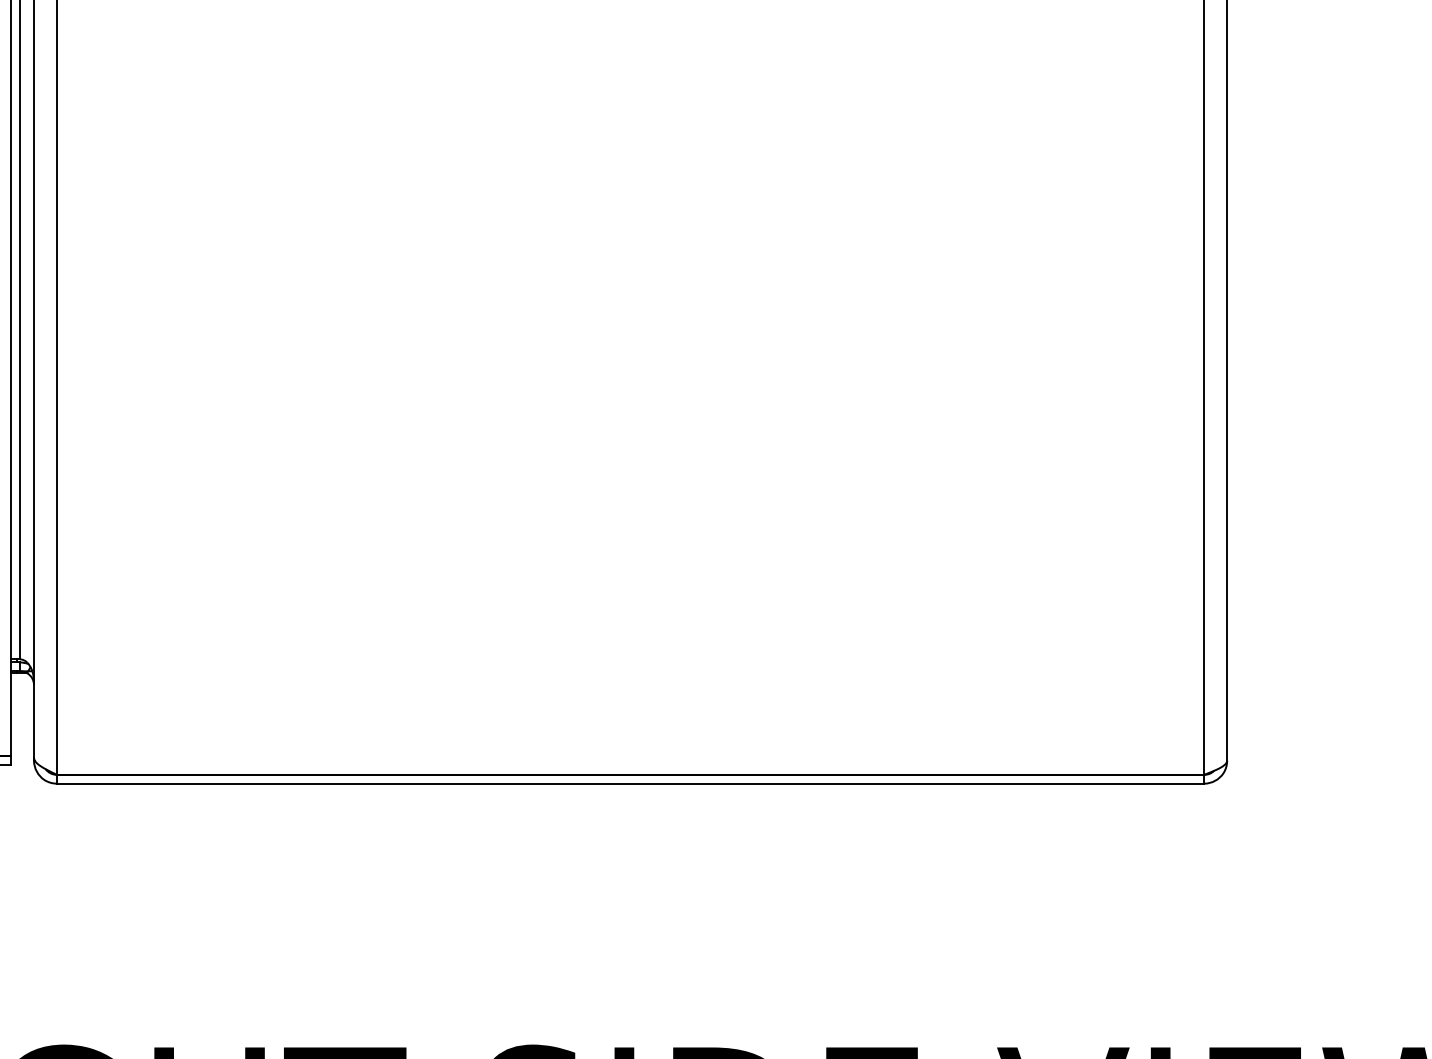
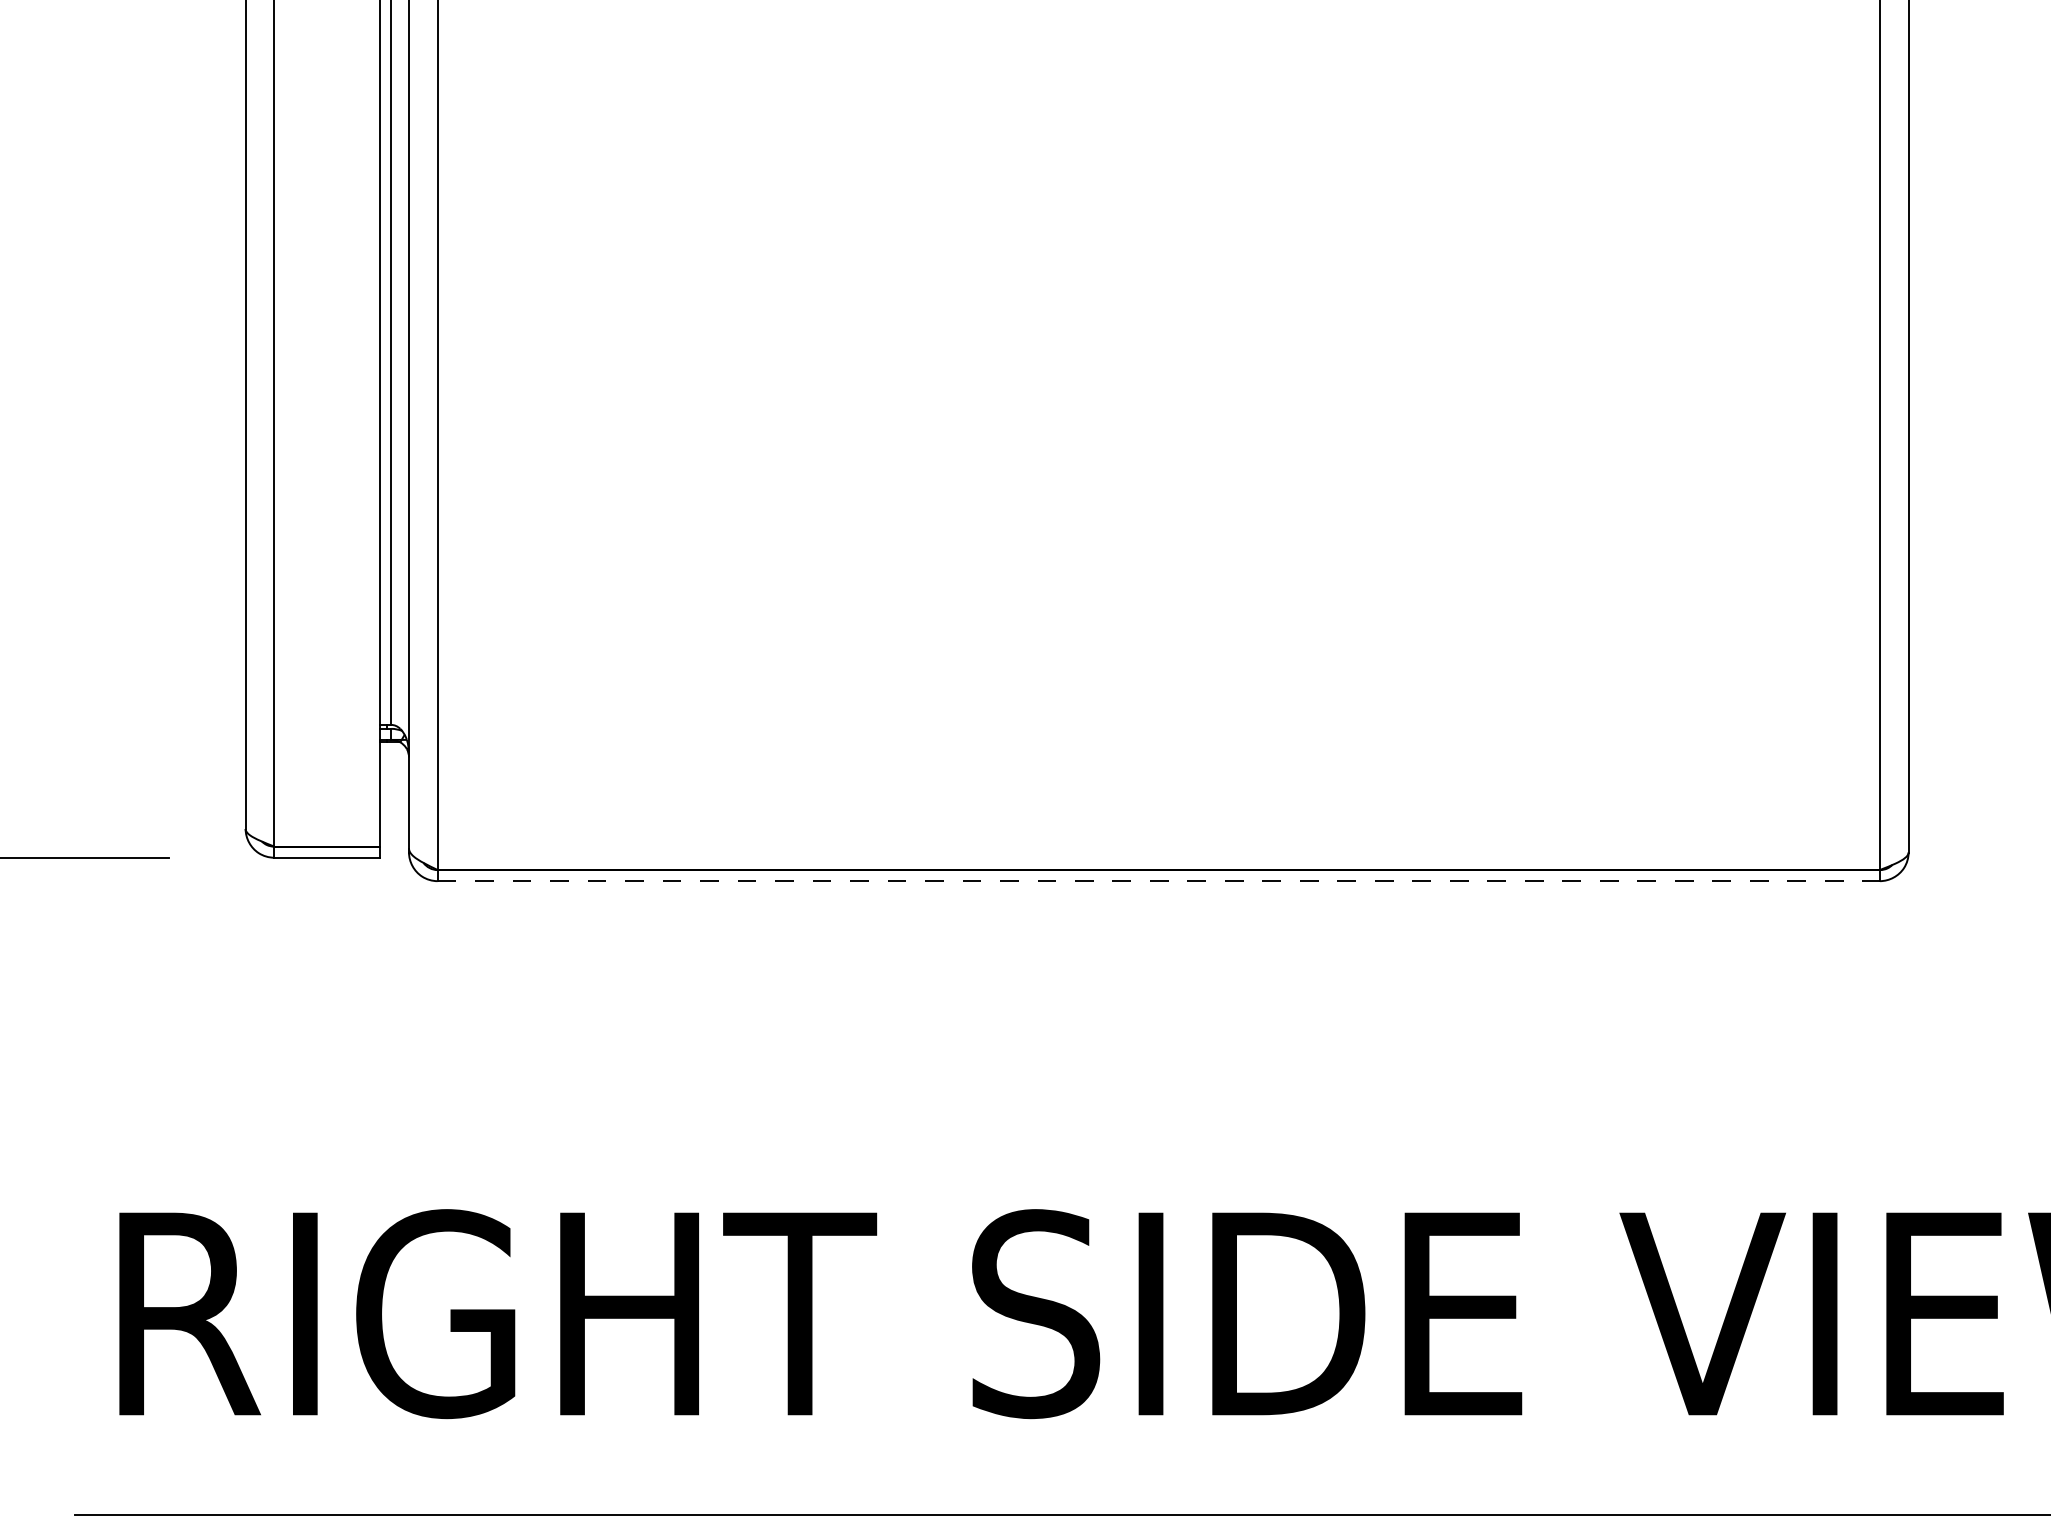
line: (631, 783) -> (1159, 881), solid -> dashed

